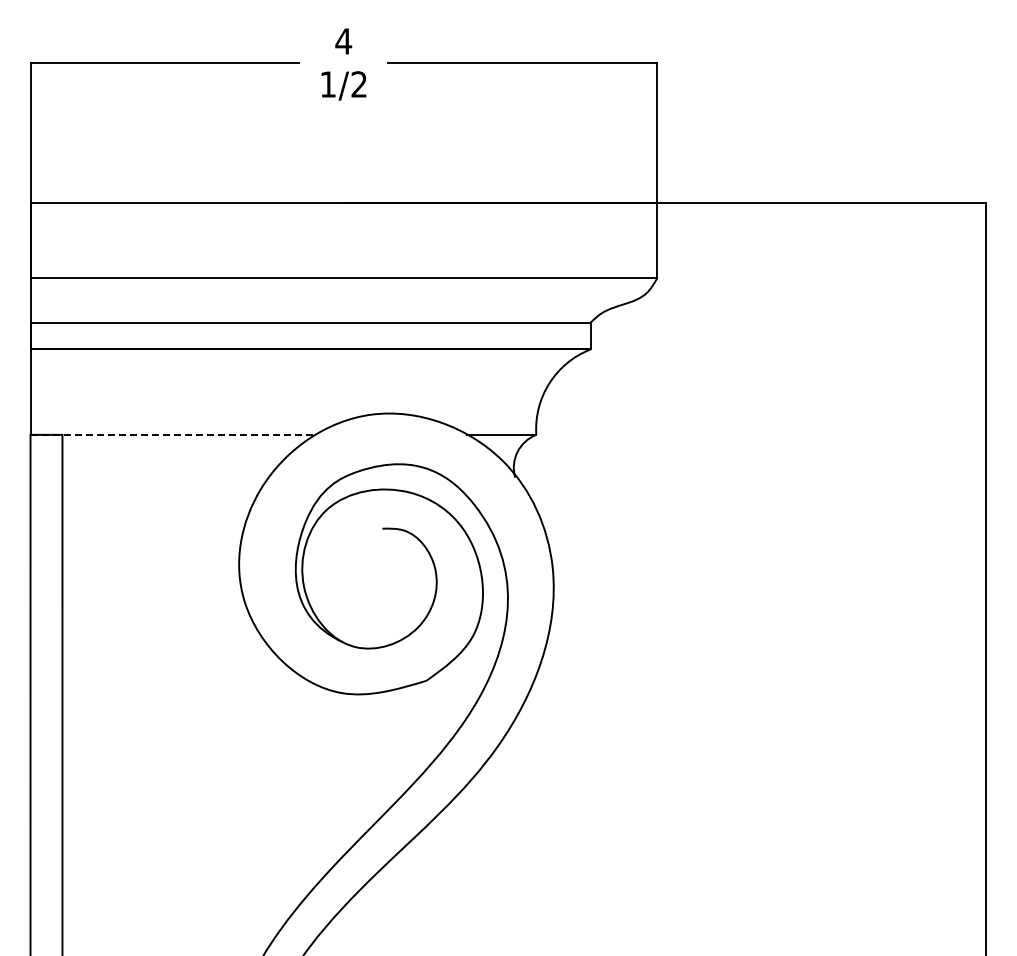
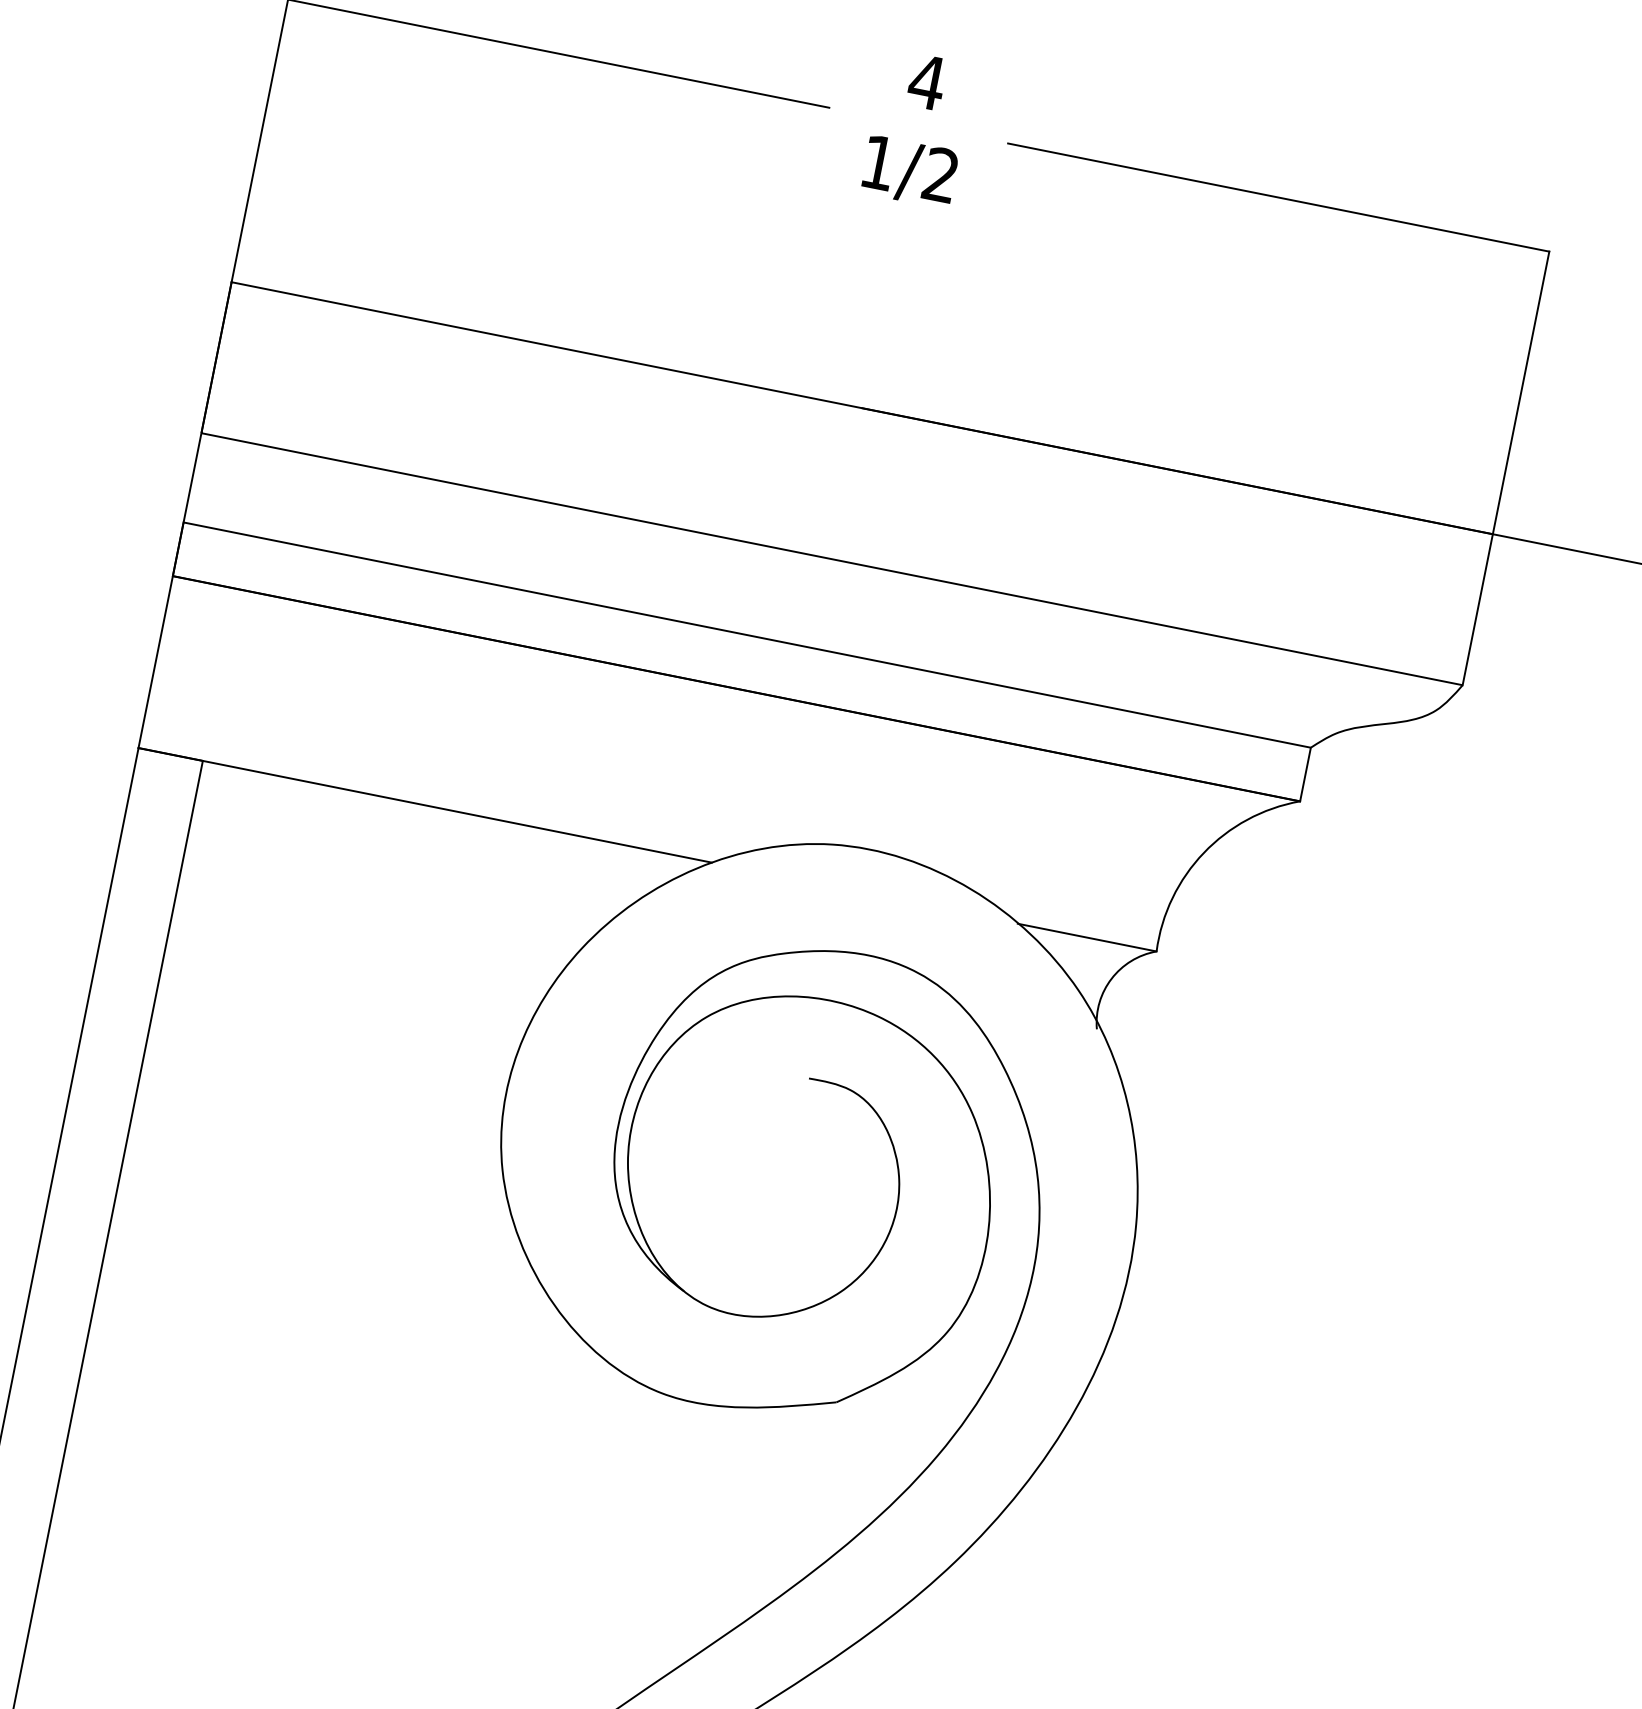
line: (173, 434) -> (426, 804), dashed -> solid

